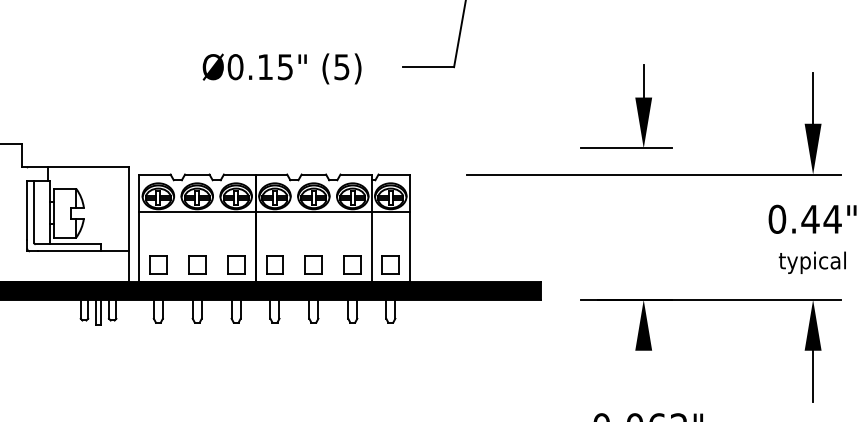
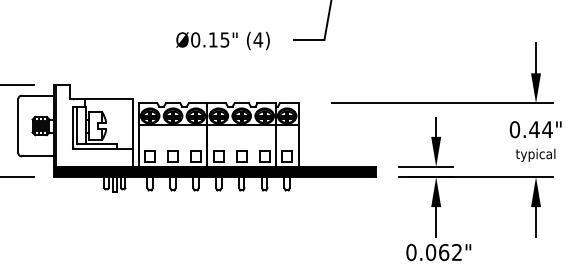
text: (342, 66) -> (258, 39), (5) -> (4)
part: (635, 103) -> (431, 140), moved
line: (644, 376) -> (436, 222), added

